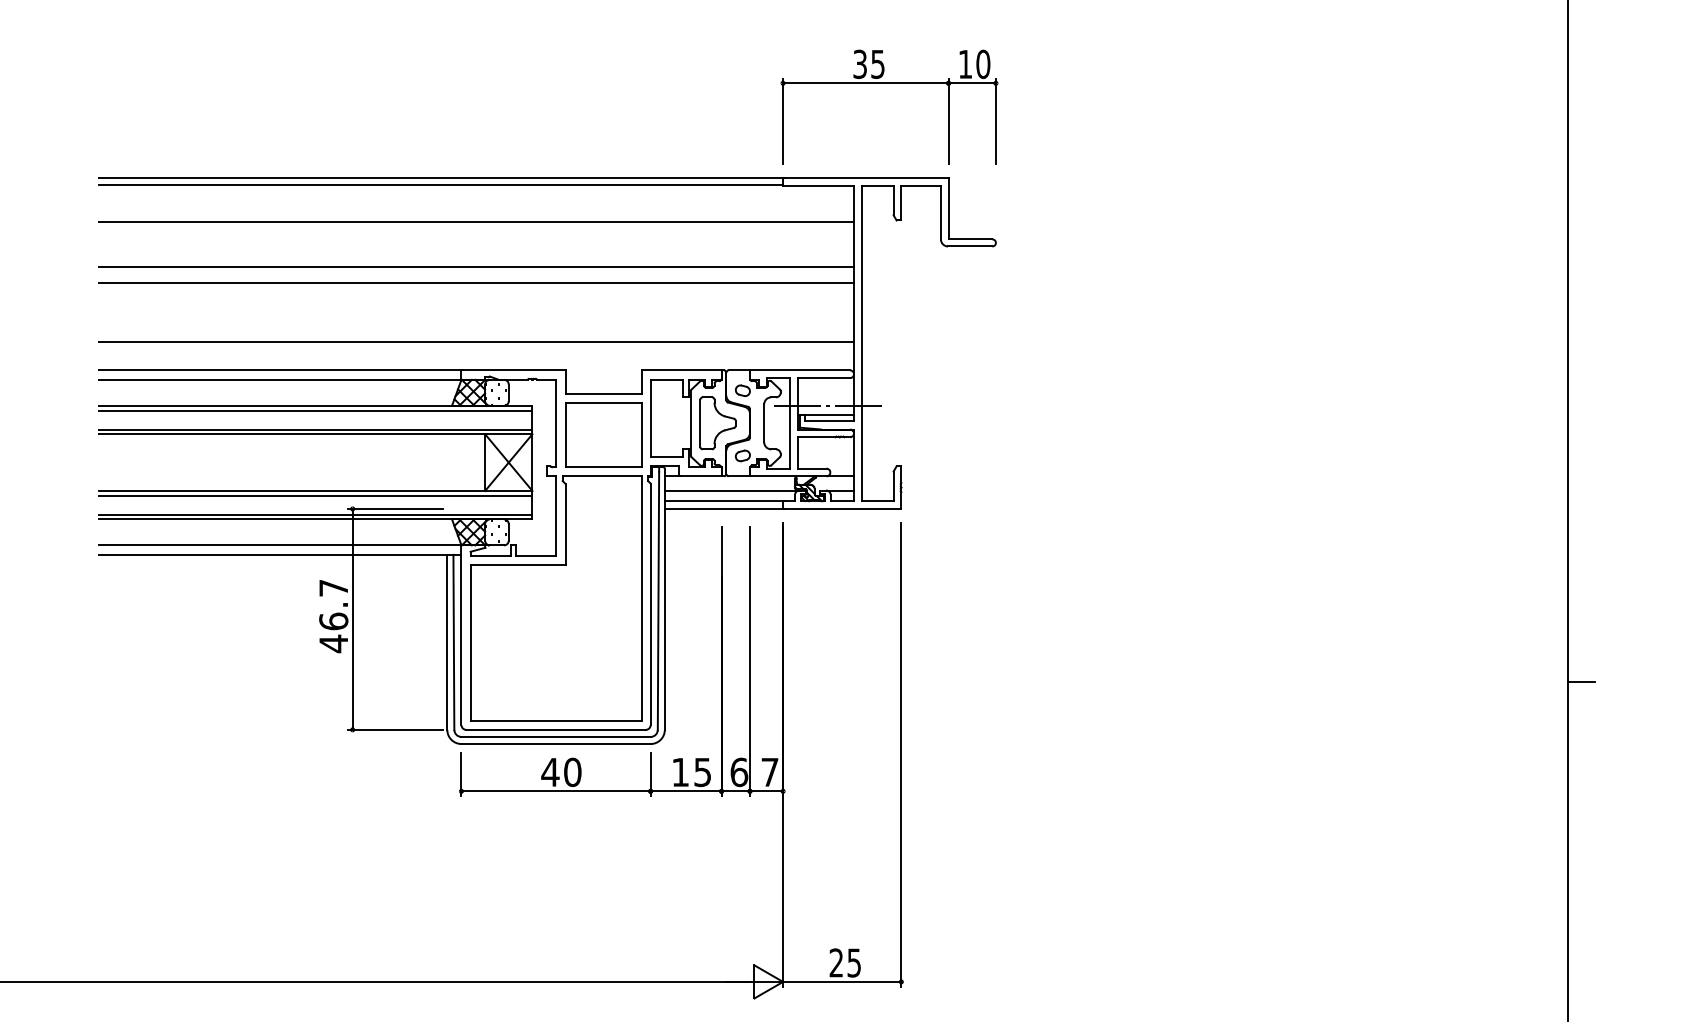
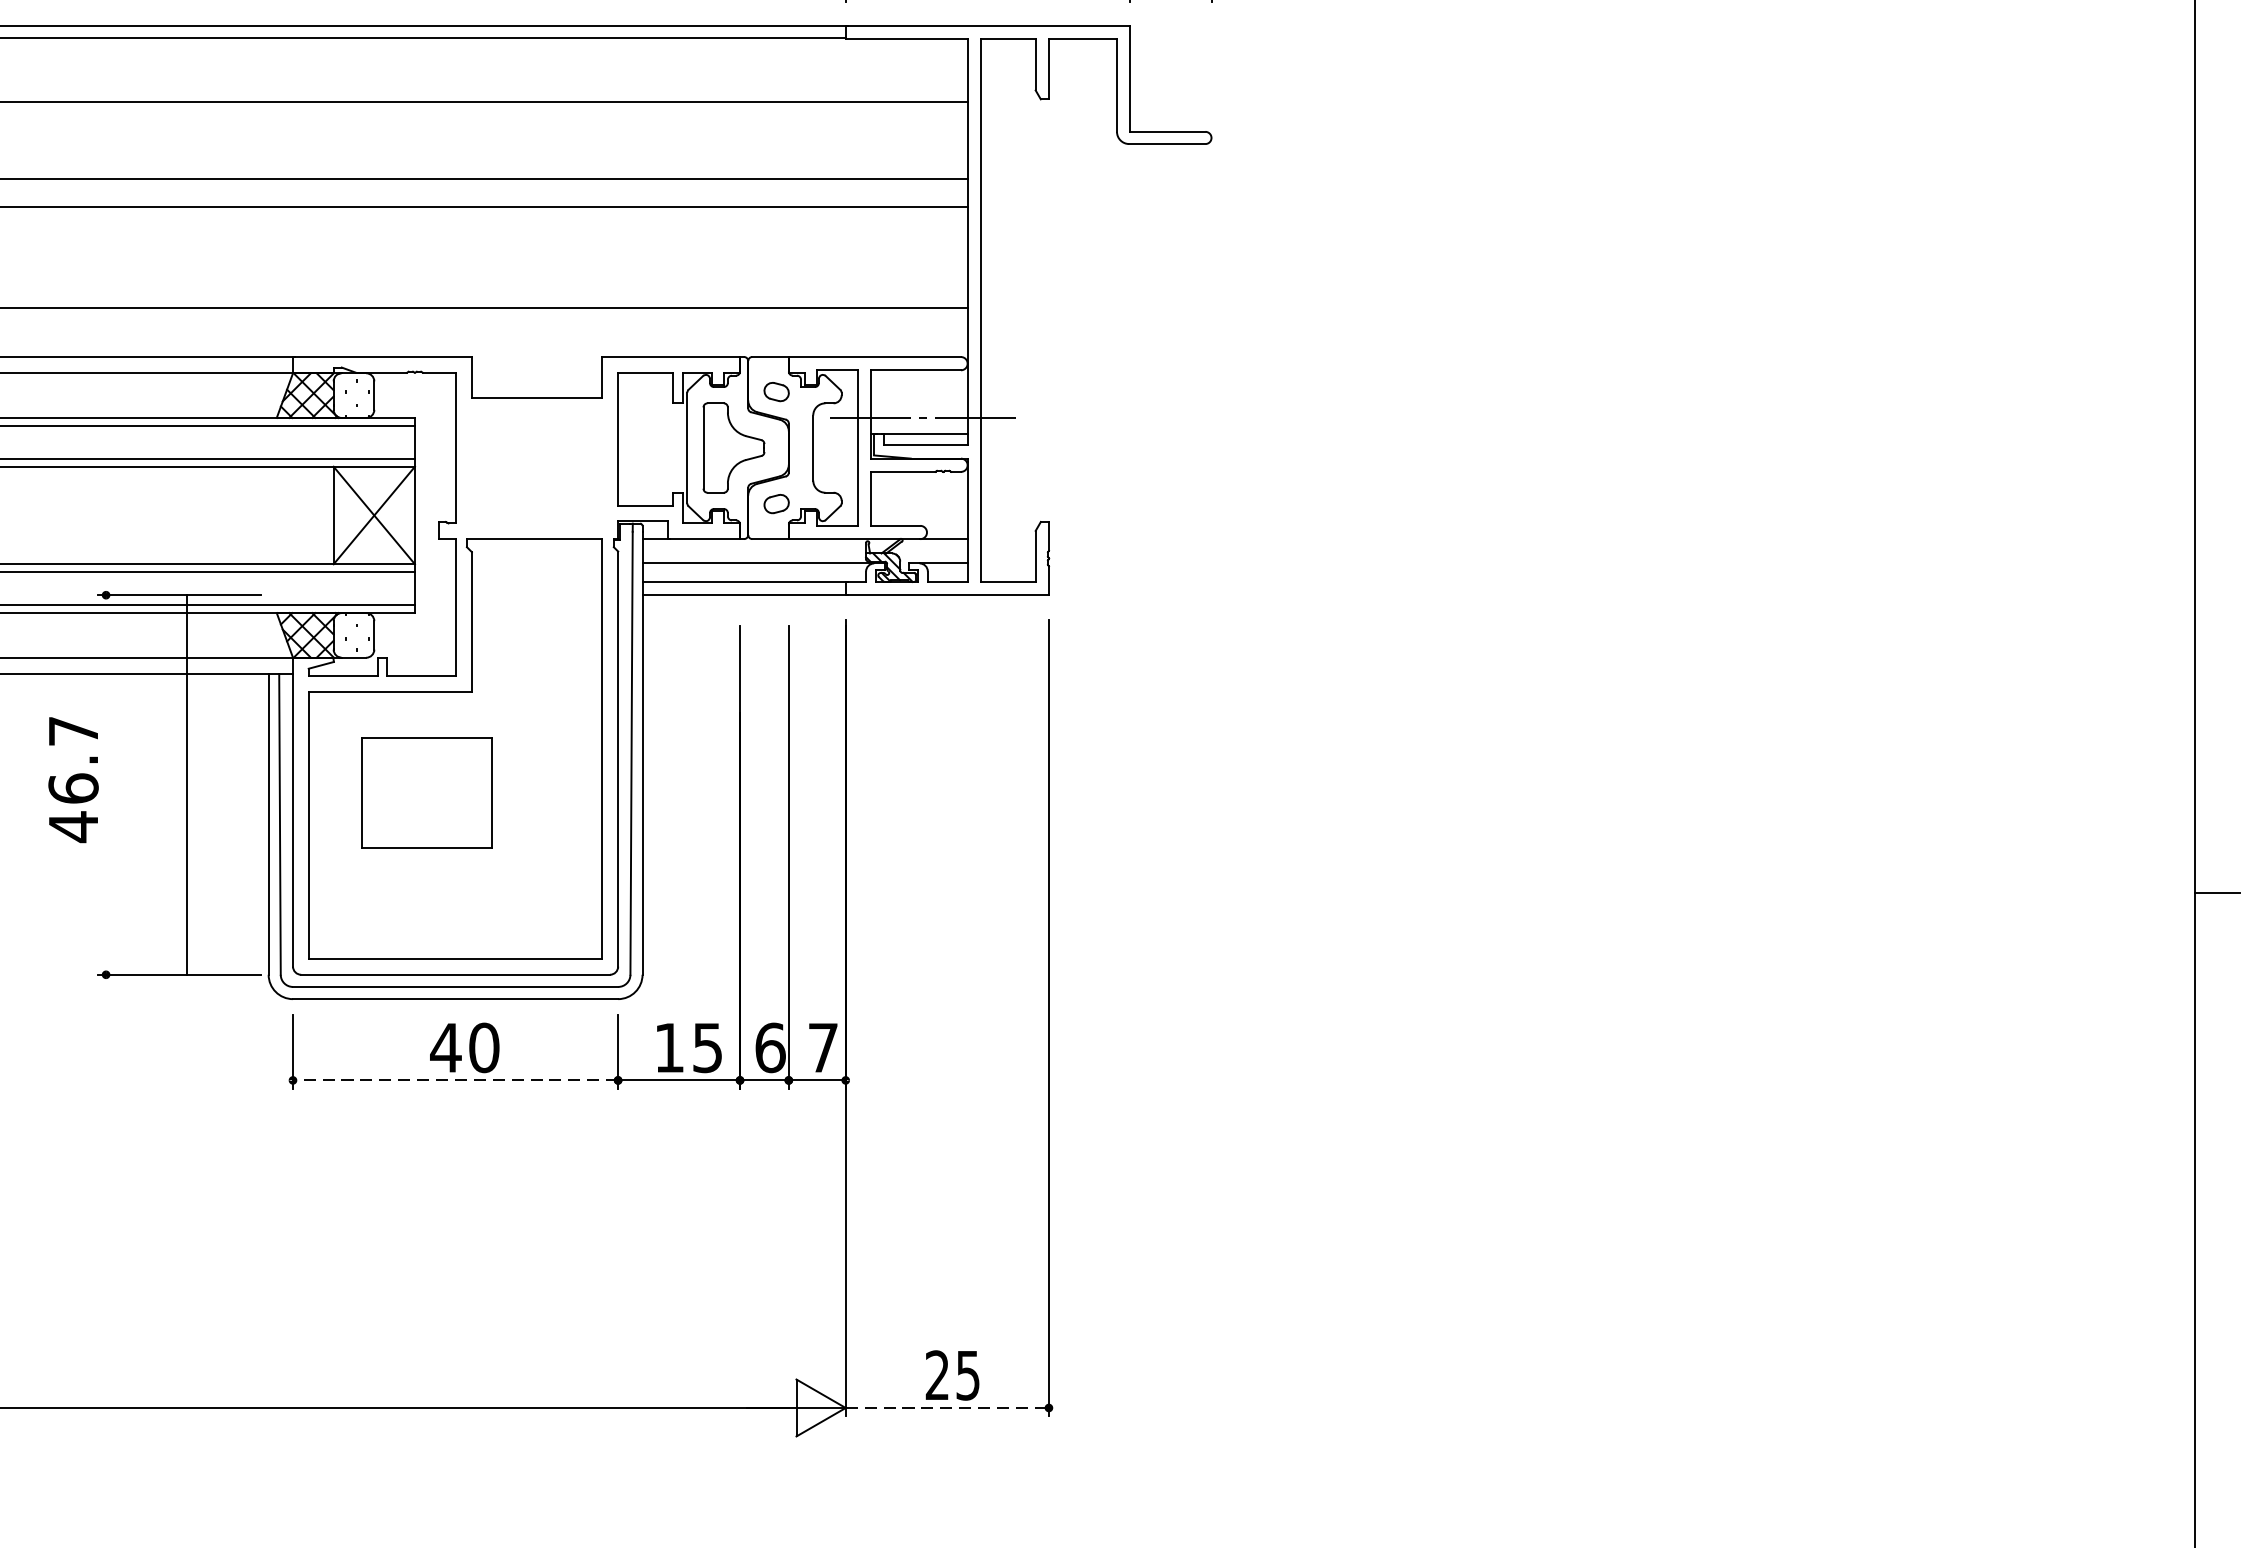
part: (603, 434) -> (427, 792), moved
line: (352, 618) -> (186, 783), moved
line: (556, 791) -> (456, 1080), solid -> dashed
line: (842, 981) -> (947, 1407), solid -> dashed

